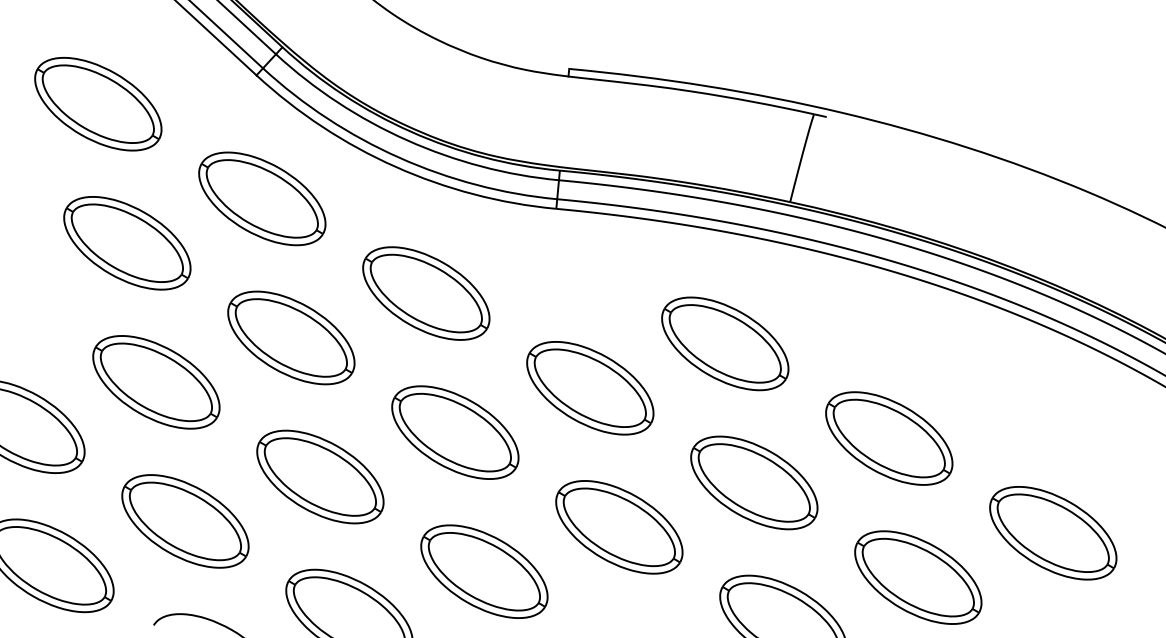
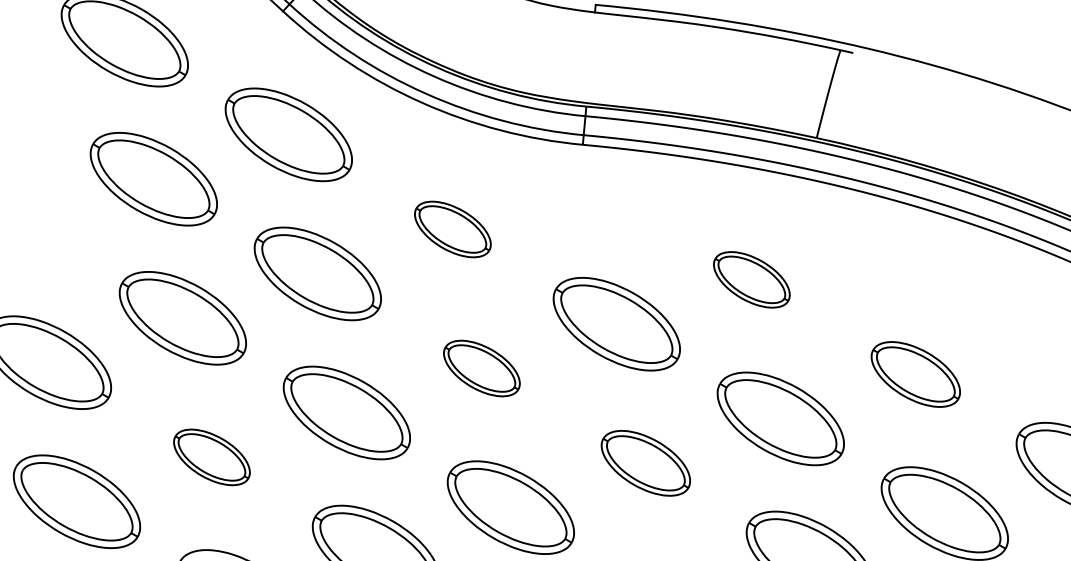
part: (426, 293) -> (453, 229), size x0.6
part: (725, 343) -> (752, 279), size x0.6
part: (455, 432) -> (482, 368), size x0.6
part: (889, 438) -> (916, 374), size x0.7
part: (185, 521) -> (212, 457), size x0.6
part: (619, 527) -> (646, 463), size x0.7

